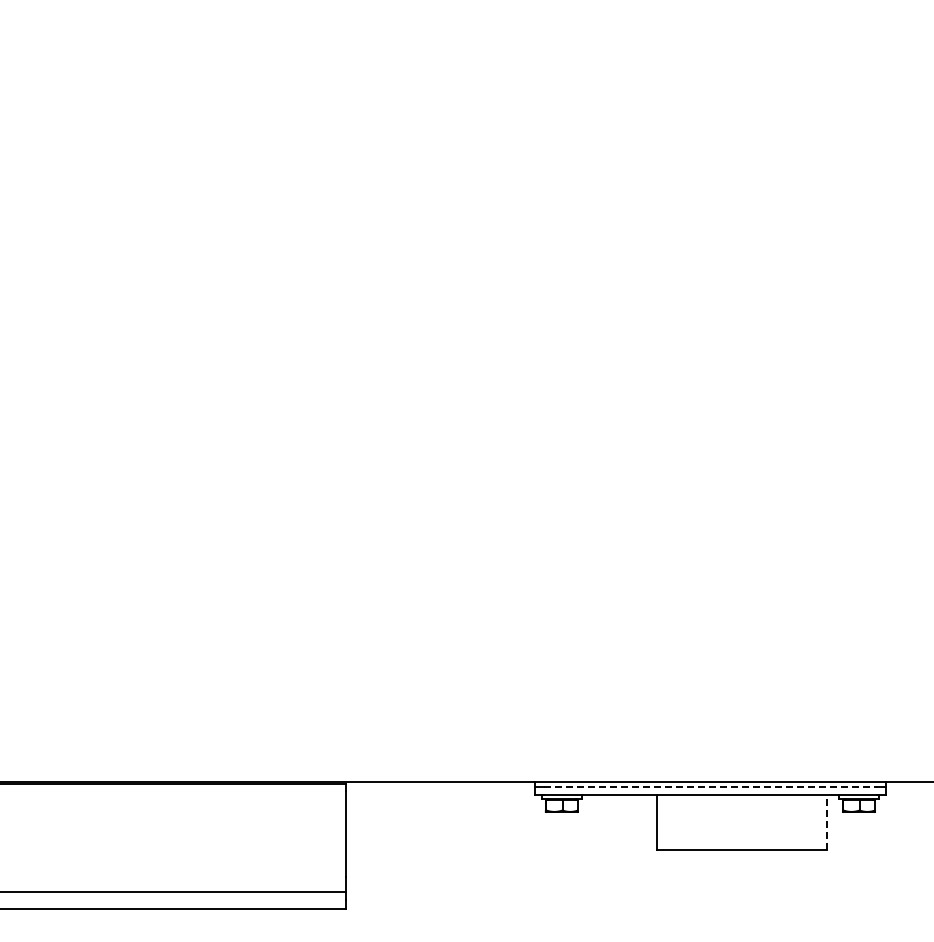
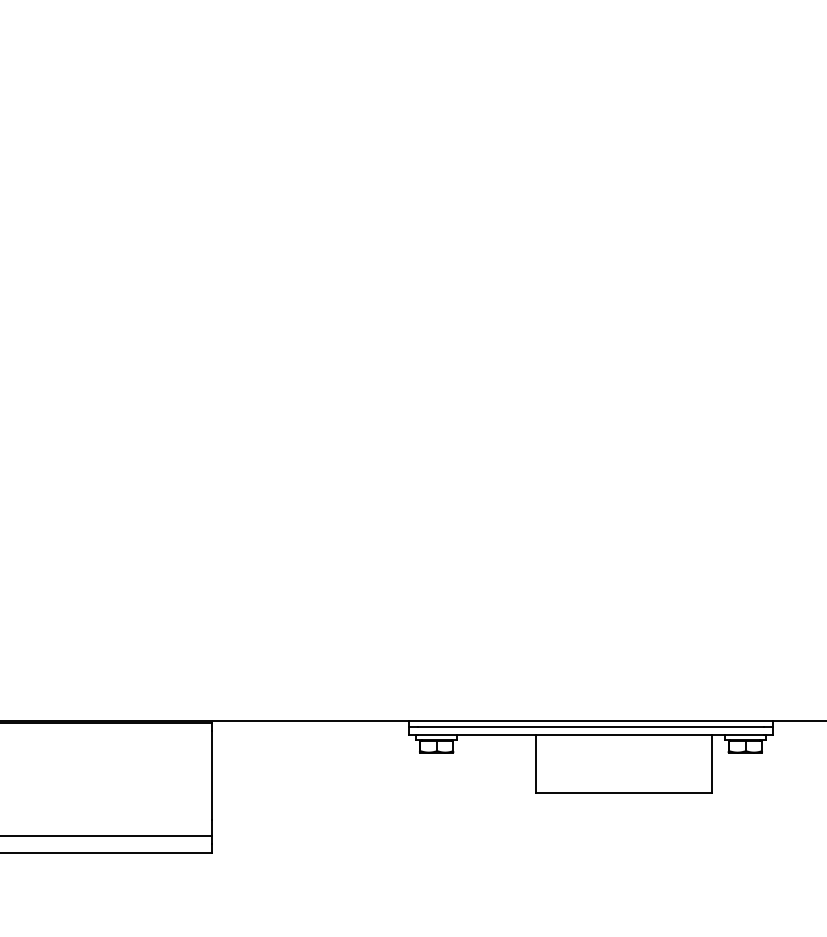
line: (710, 786) -> (591, 726), dashed -> solid
line: (826, 822) -> (711, 763), dashed -> solid

